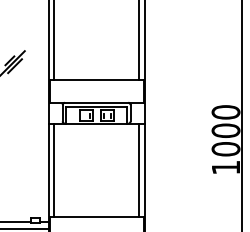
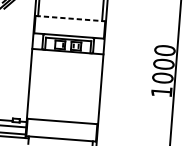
line: (97, 79) -> (70, 18), solid -> dashed
line: (53, 170) -> (32, 84), removed
line: (139, 170) -> (96, 89), removed

